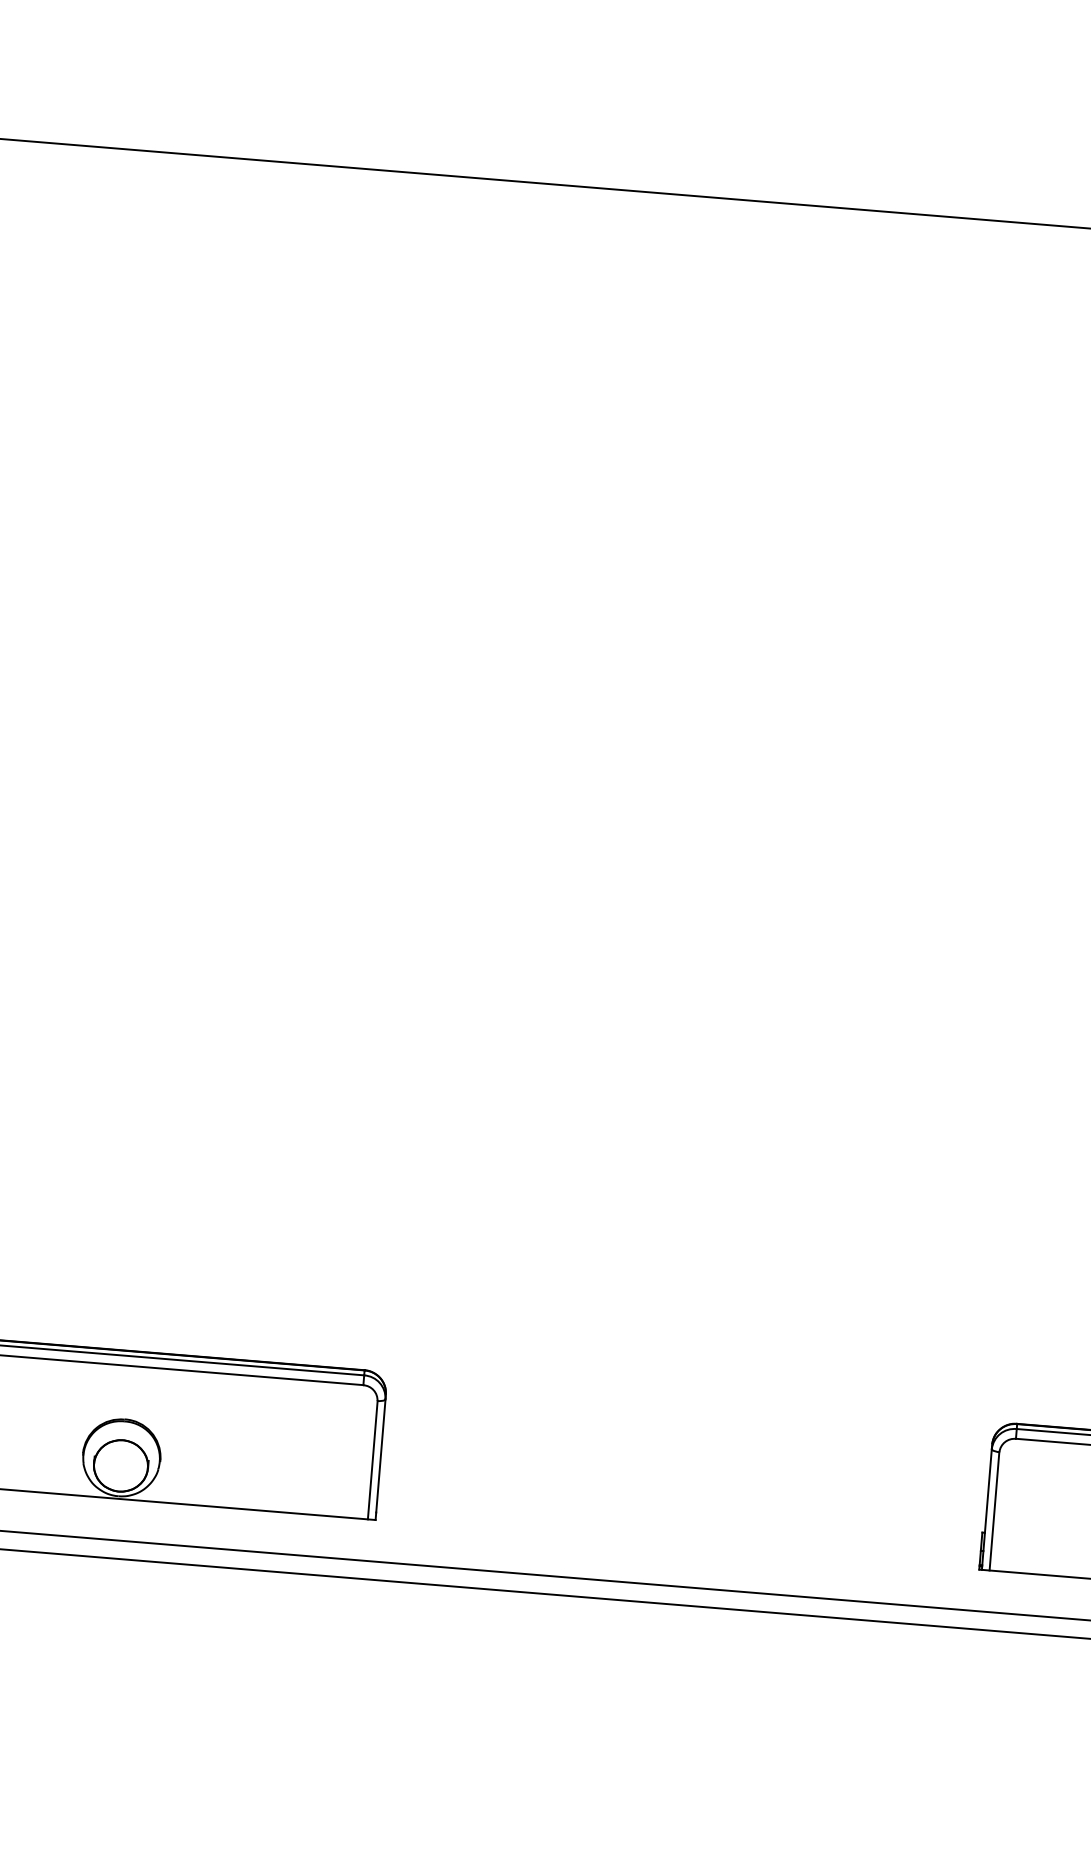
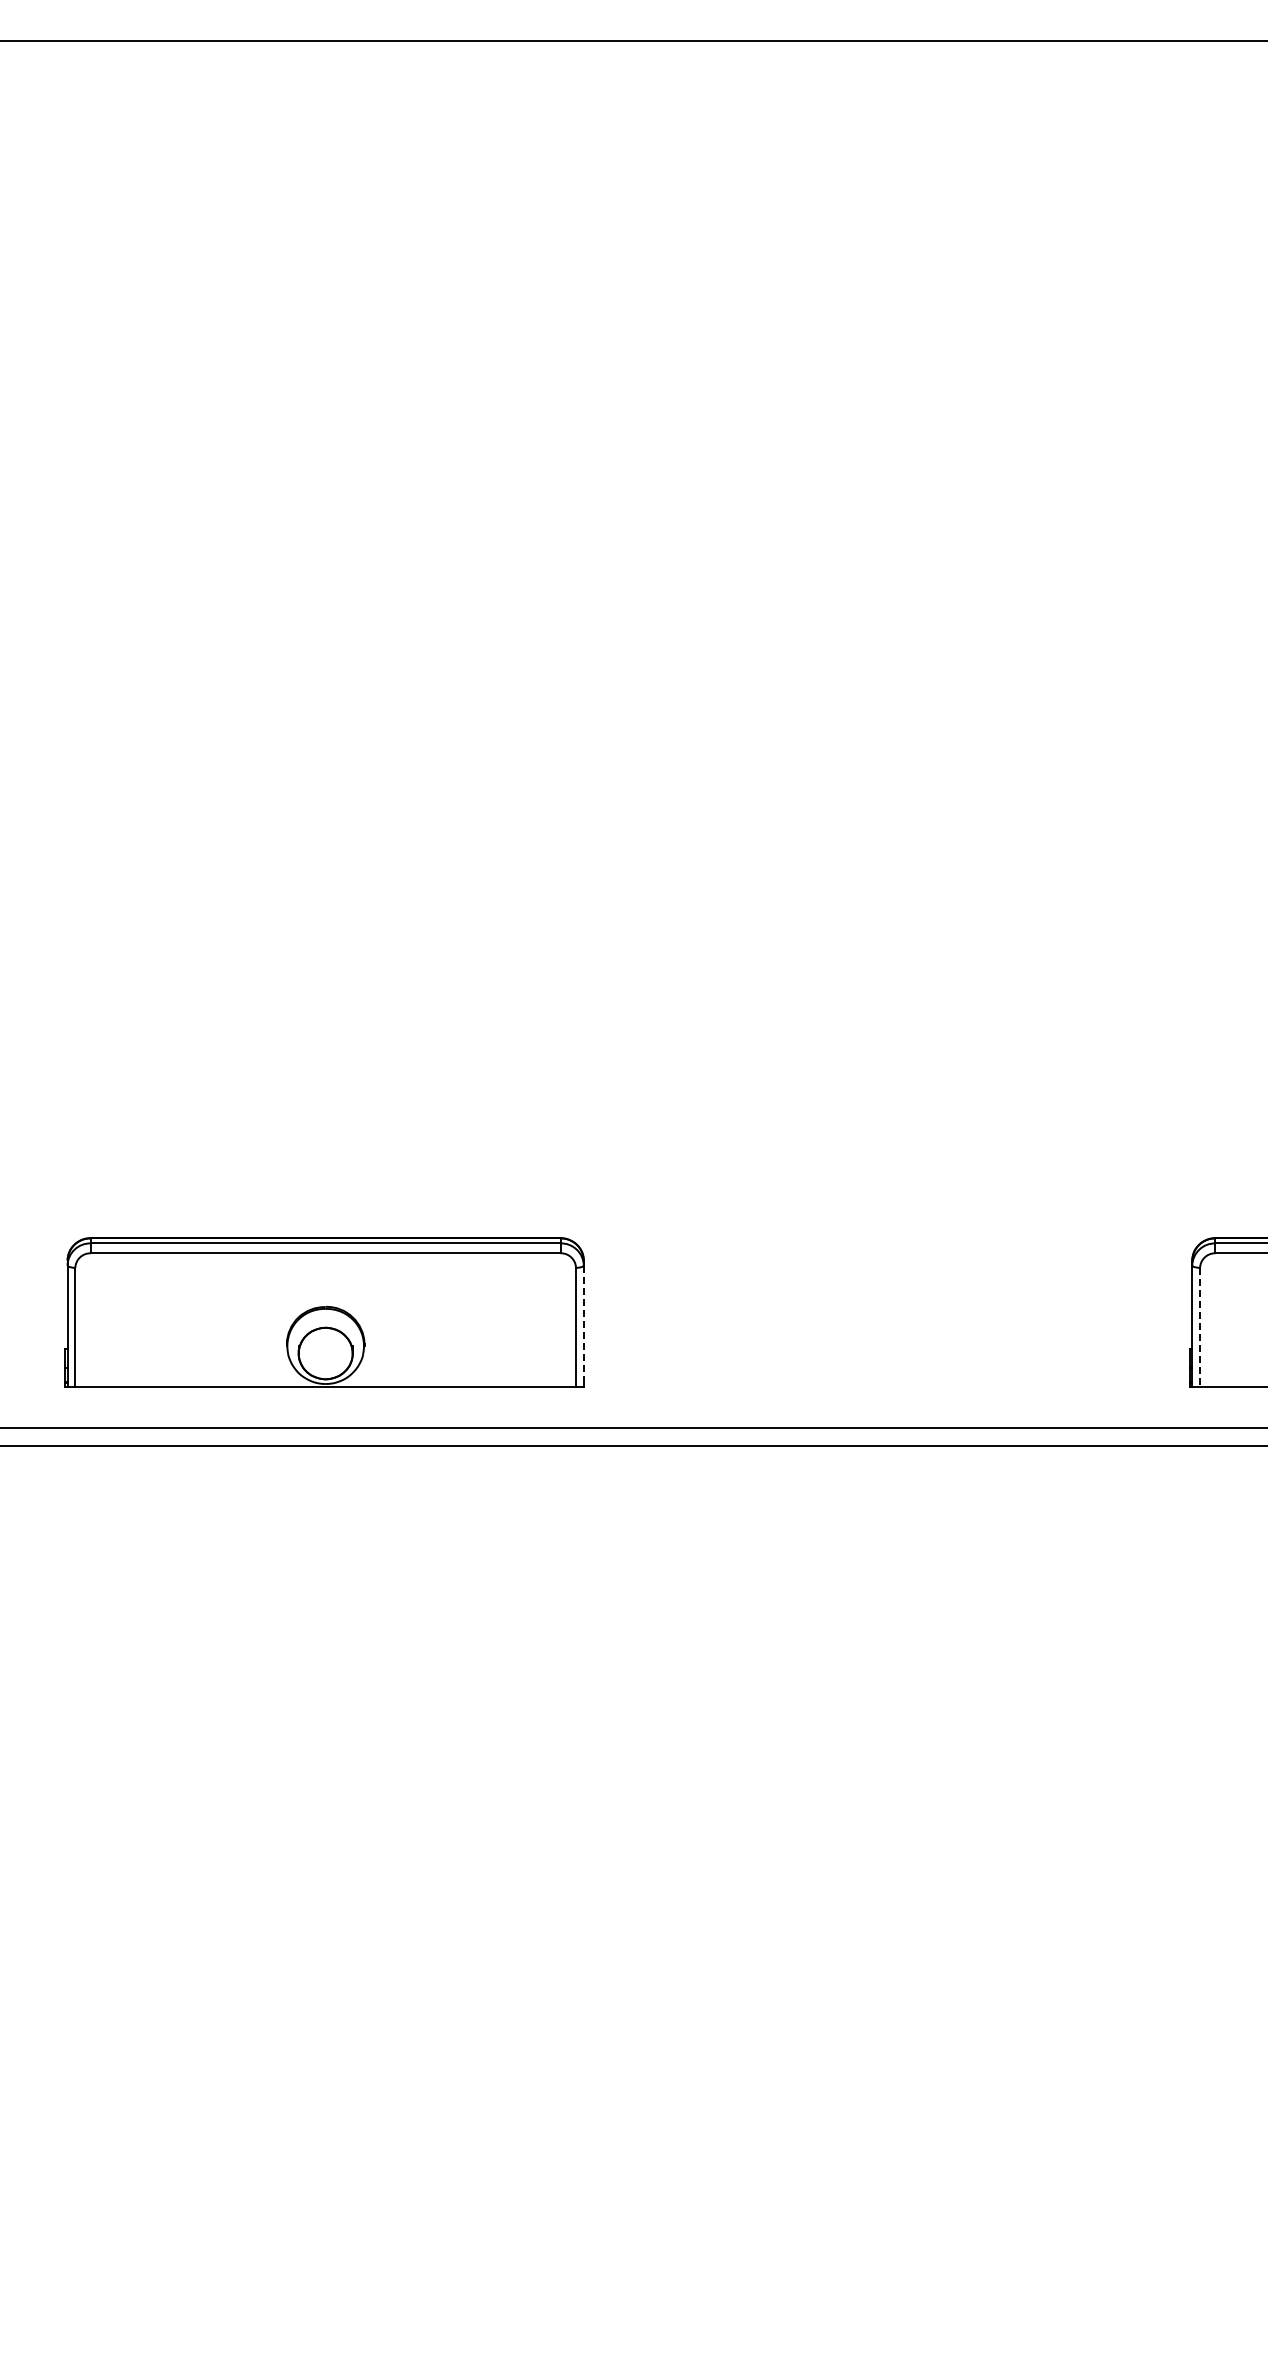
line: (380, 1456) -> (583, 1322), solid -> dashed
line: (993, 1511) -> (1199, 1327), solid -> dashed

